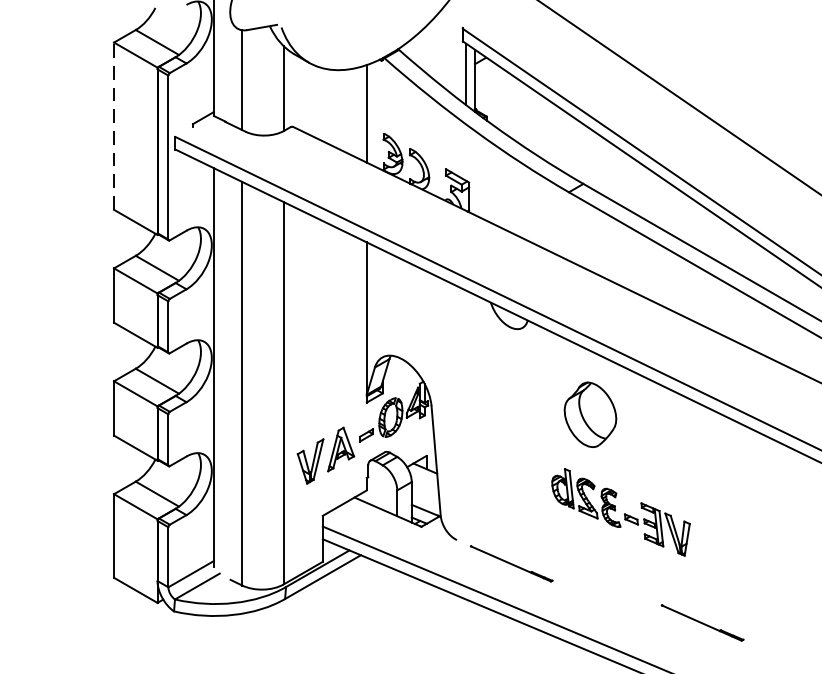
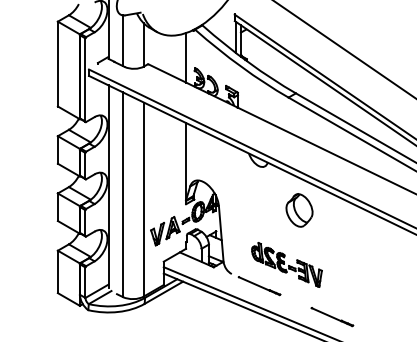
line: (113, 125) -> (57, 63), dashed -> solid
part: (620, 511) -> (286, 264), moved
line: (702, 623) -> (332, 317), moved

